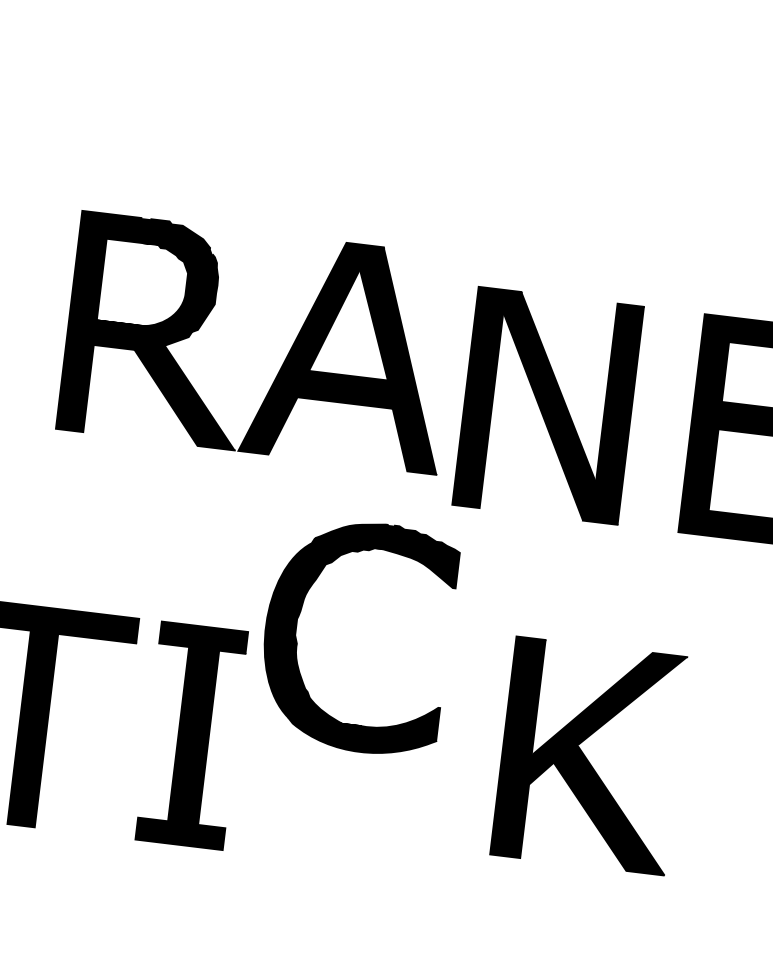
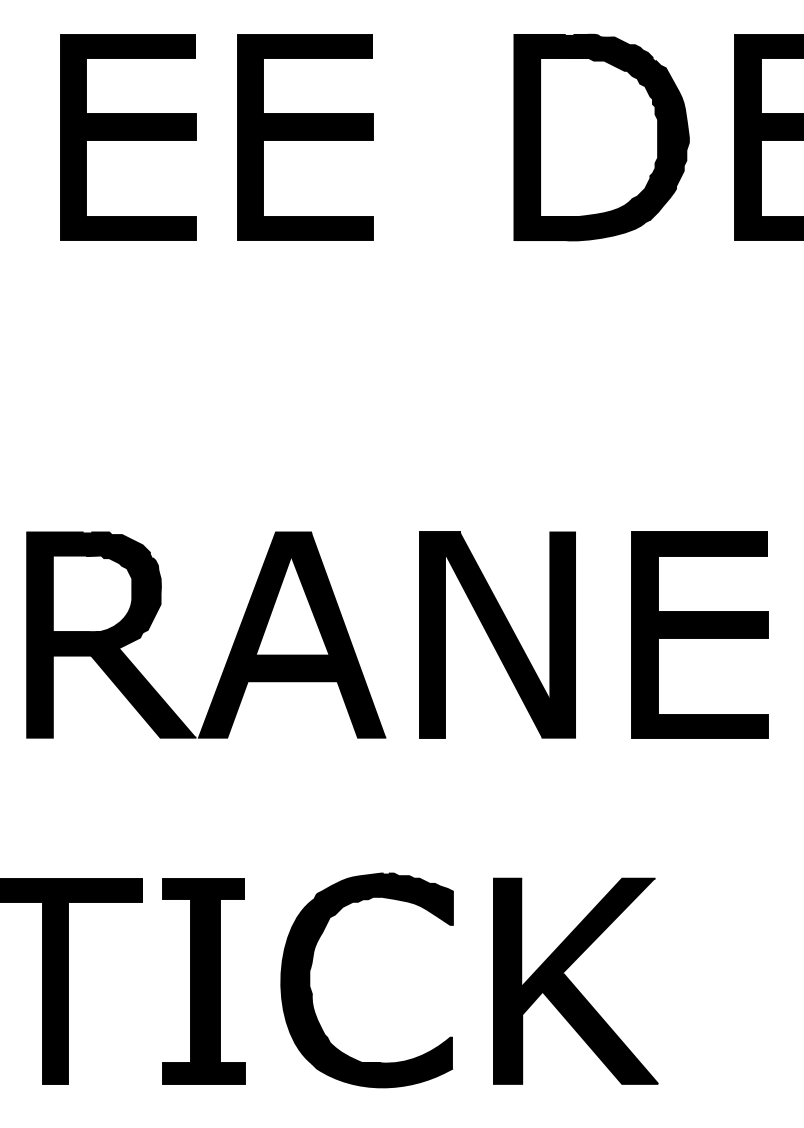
part: (287, 354) -> (233, 642), moved
part: (297, 642) -> (312, 992), moved
part: (590, 755) -> (575, 980), moved

